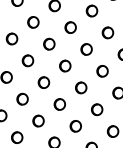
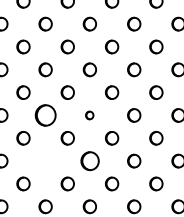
part: (43, 82) -> (45, 115), size x1.6
part: (80, 87) -> (89, 115), size x0.6
part: (38, 120) -> (45, 160), removed
part: (75, 125) -> (89, 160), size x1.4

